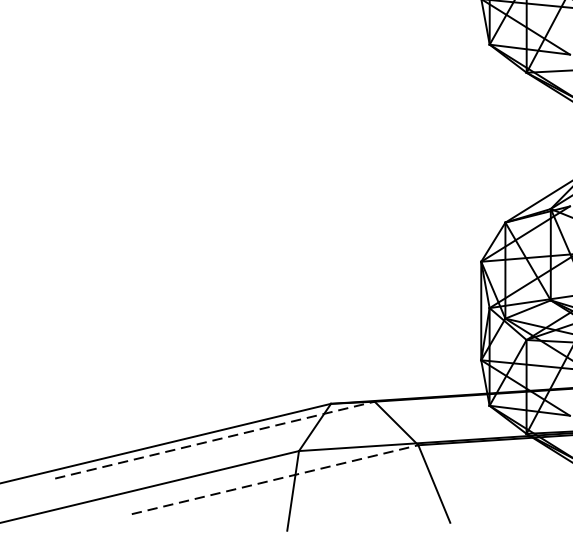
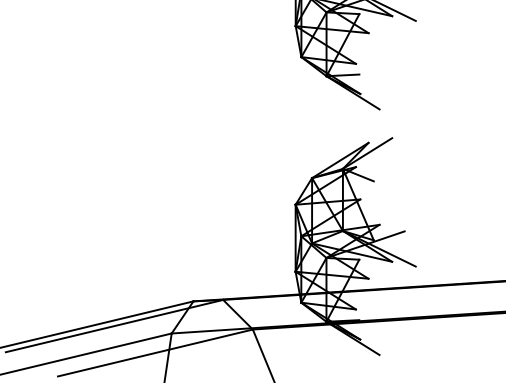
line: (214, 440) -> (114, 326), dashed -> solid
line: (275, 478) -> (155, 352), dashed -> solid

